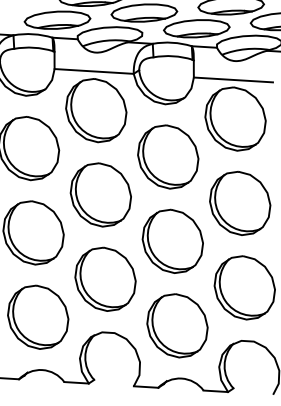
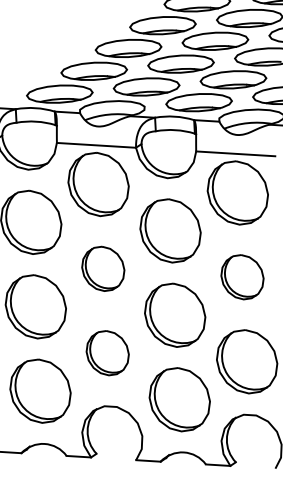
part: (101, 194) -> (103, 268), size x0.7
part: (240, 202) -> (242, 276), size x0.7
part: (105, 278) -> (107, 352), size x0.7

